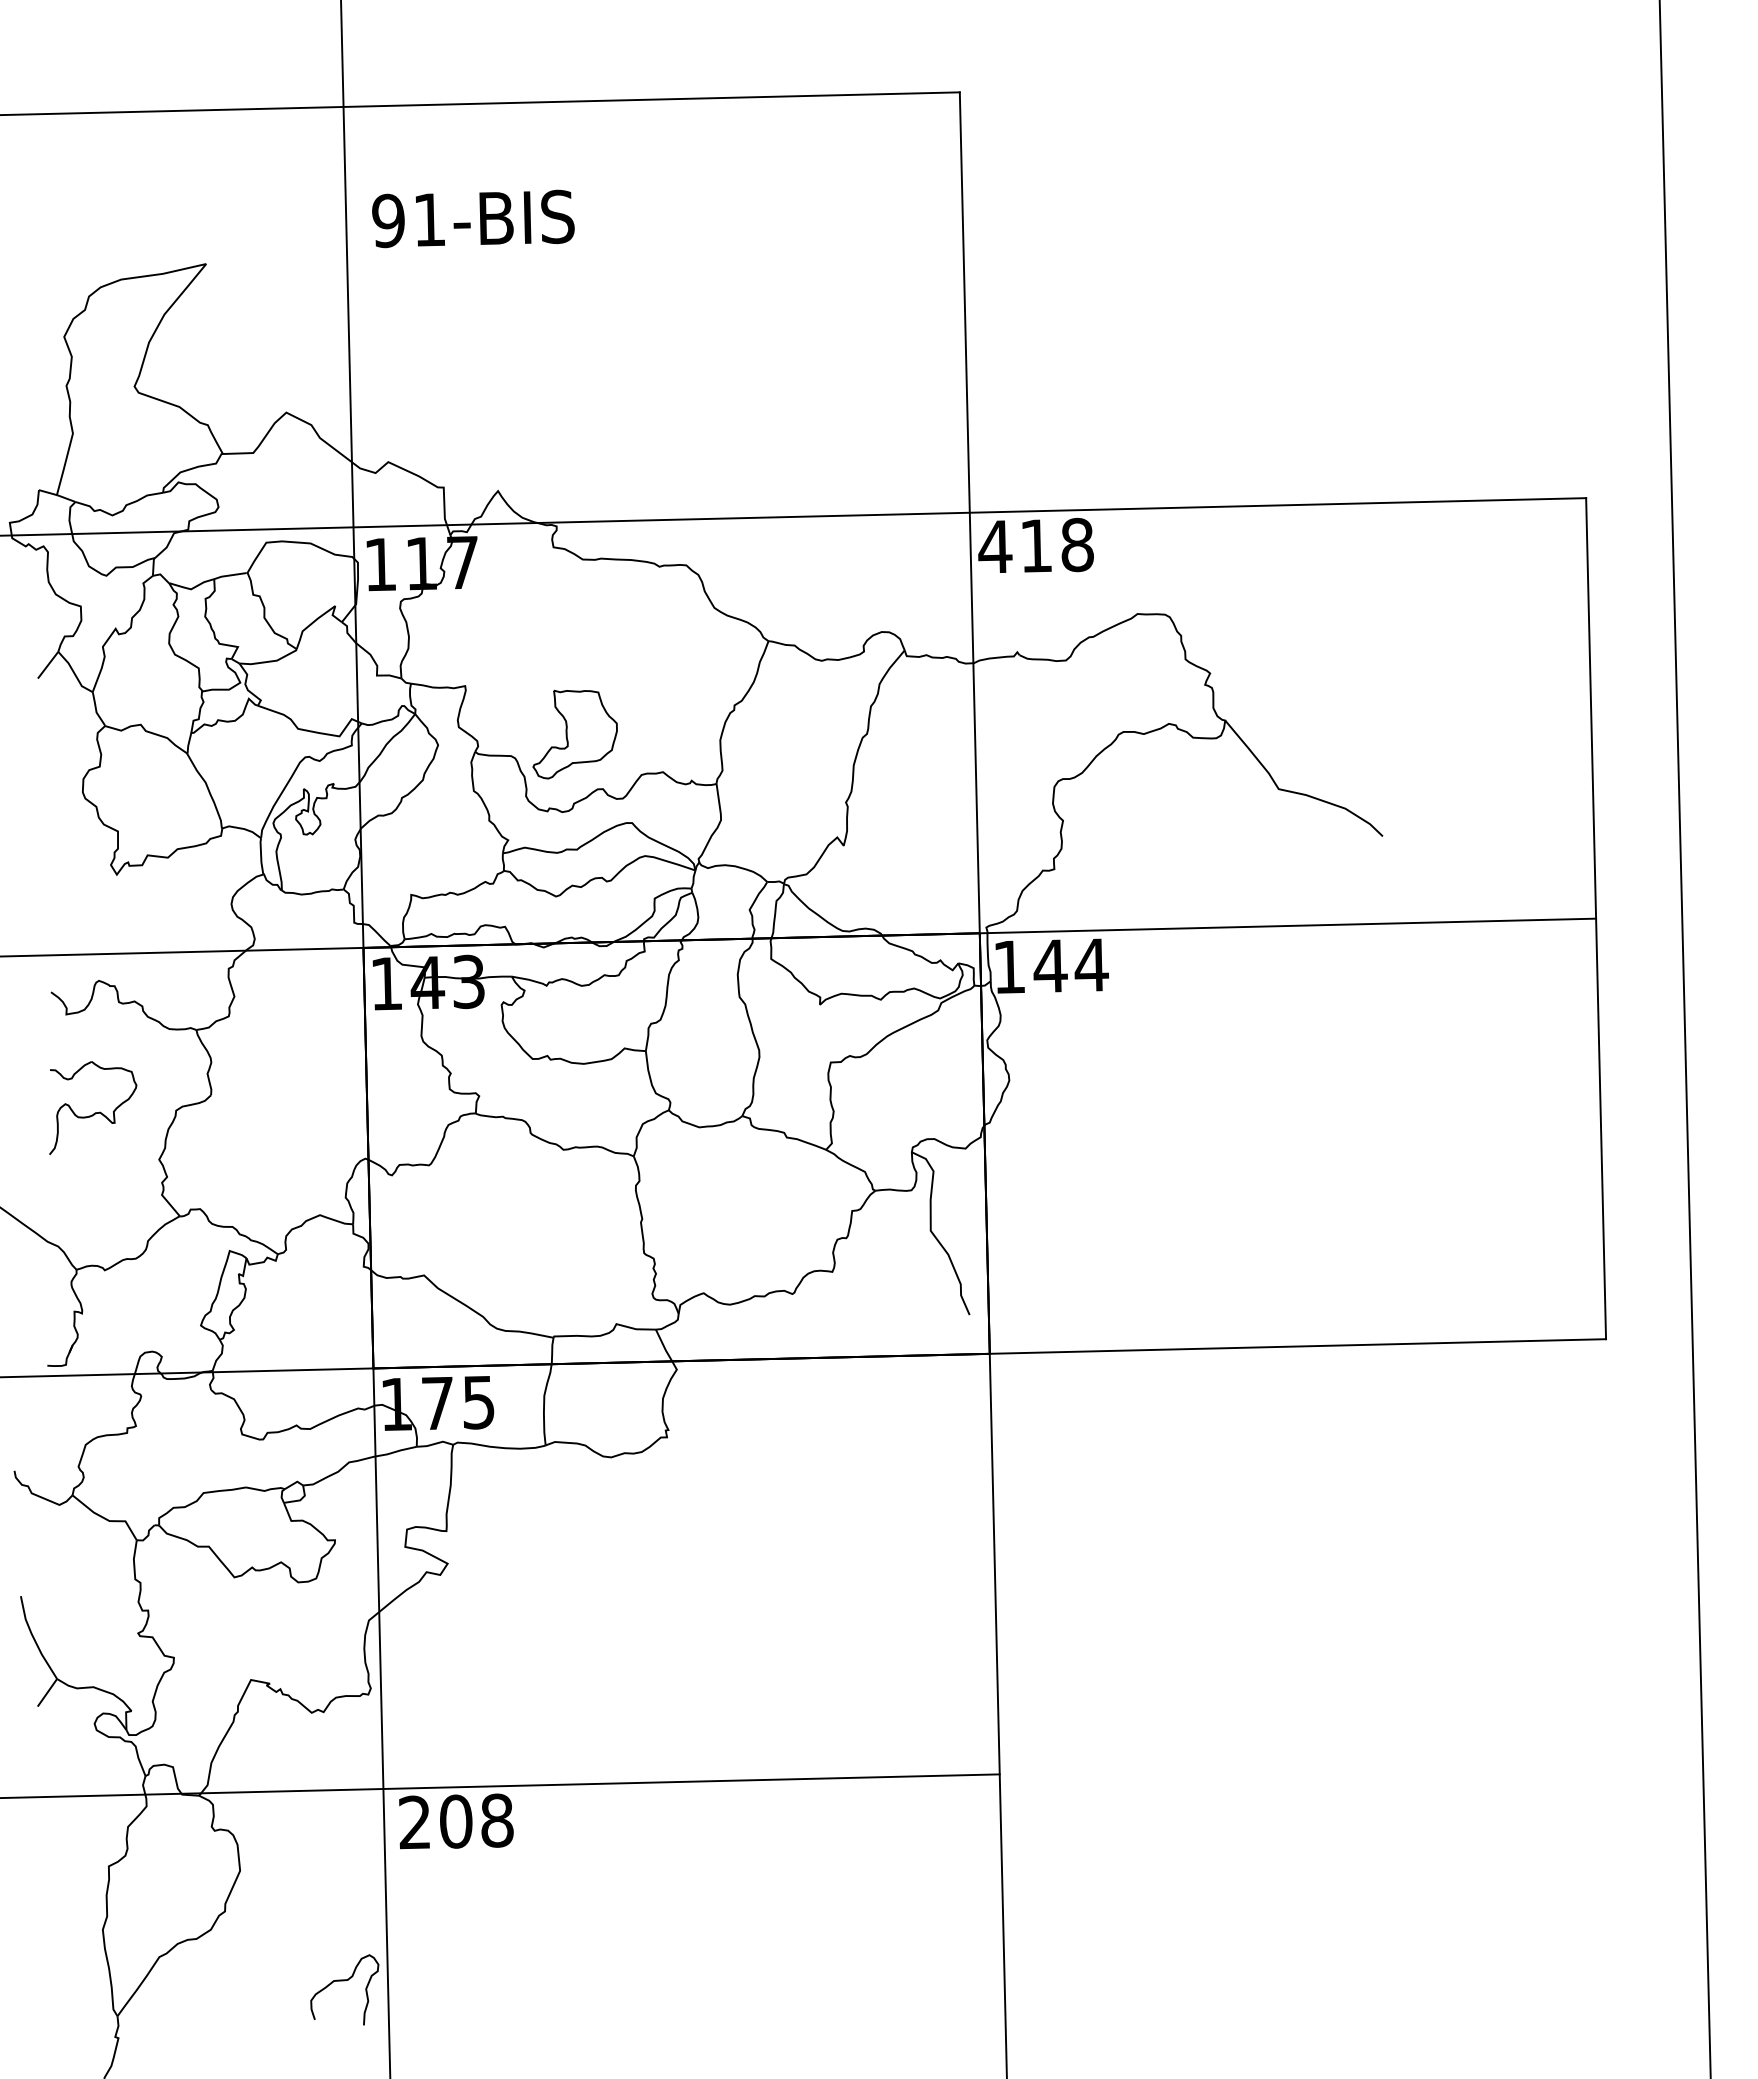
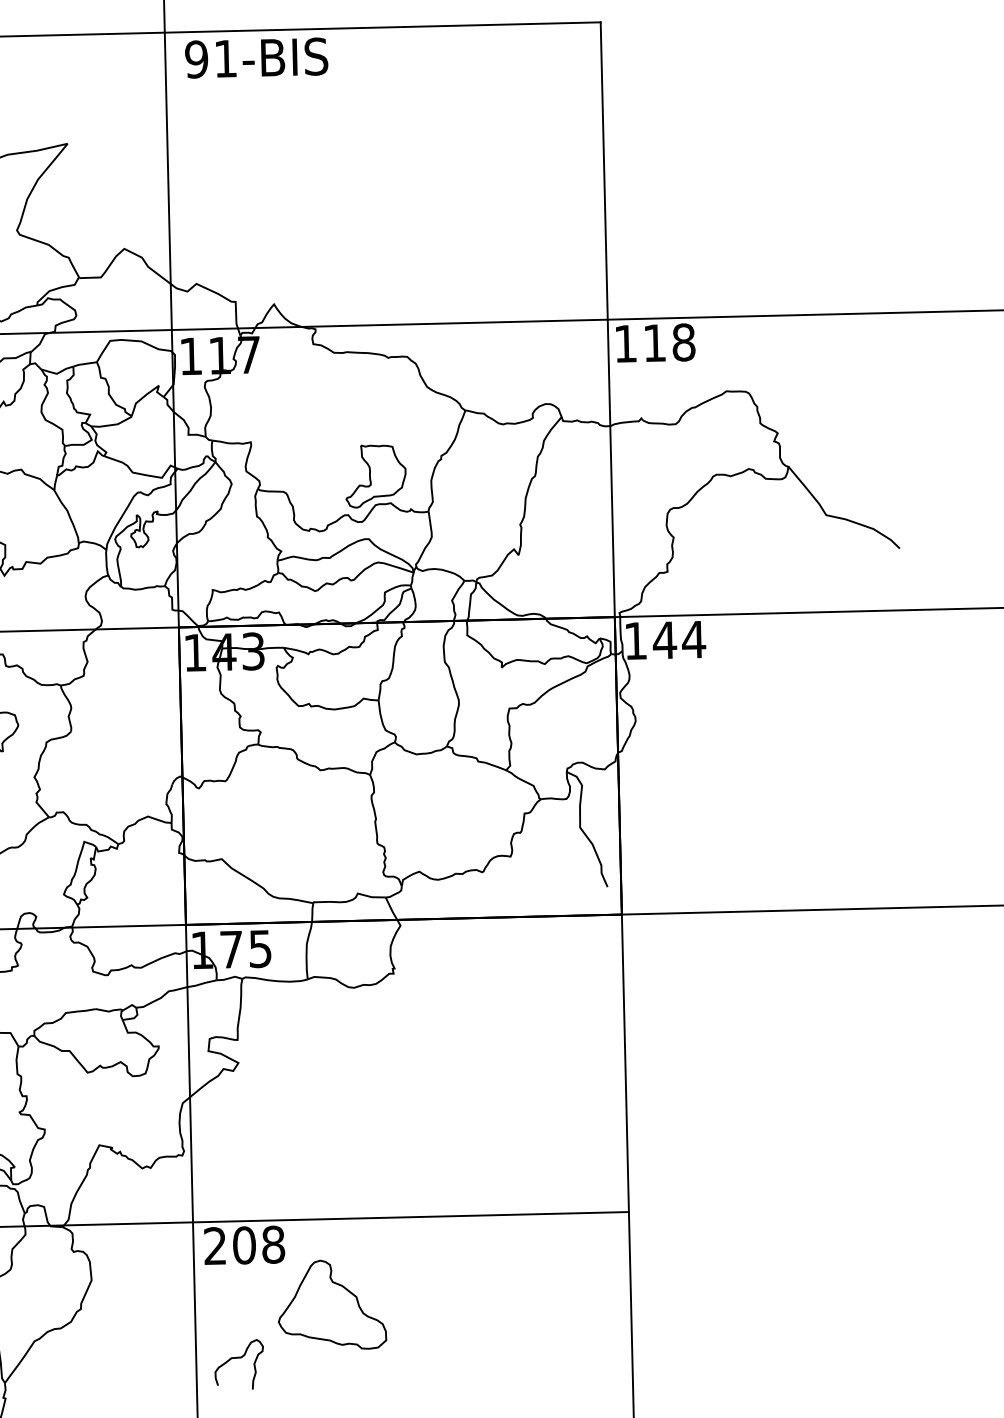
text: (473, 218) -> (256, 57), moved
text: (995, 546) -> (625, 343), 418 -> 118
part: (574, 734) -> (375, 476), moved
part: (580, 1905) -> (332, 1304), added
curve: (344, 1981) -> (239, 1358), moved

